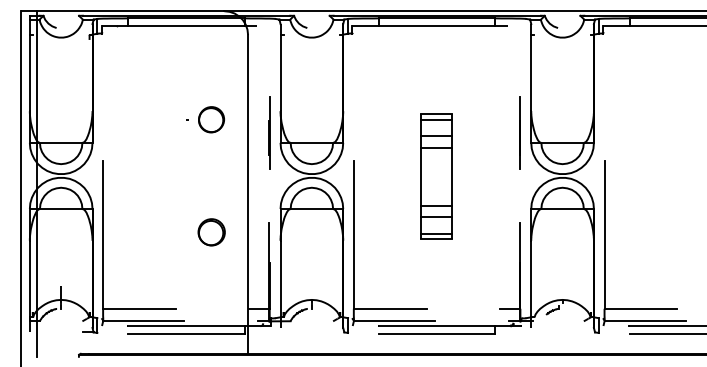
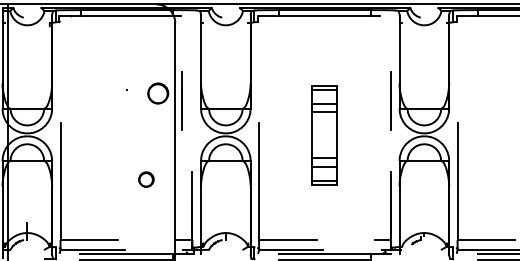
circle: (211, 119) -> (158, 93), moved
line: (269, 132) -> (181, 100), moved
part: (211, 232) -> (146, 179), size x0.7

